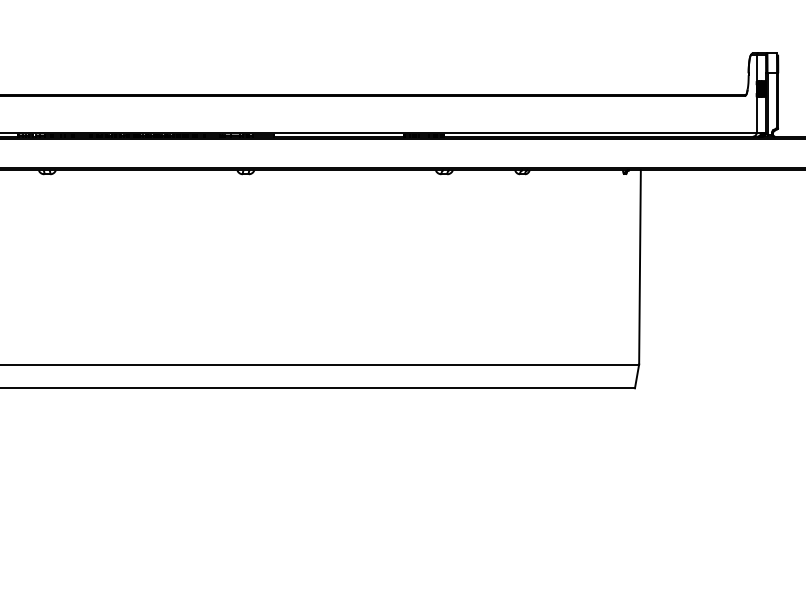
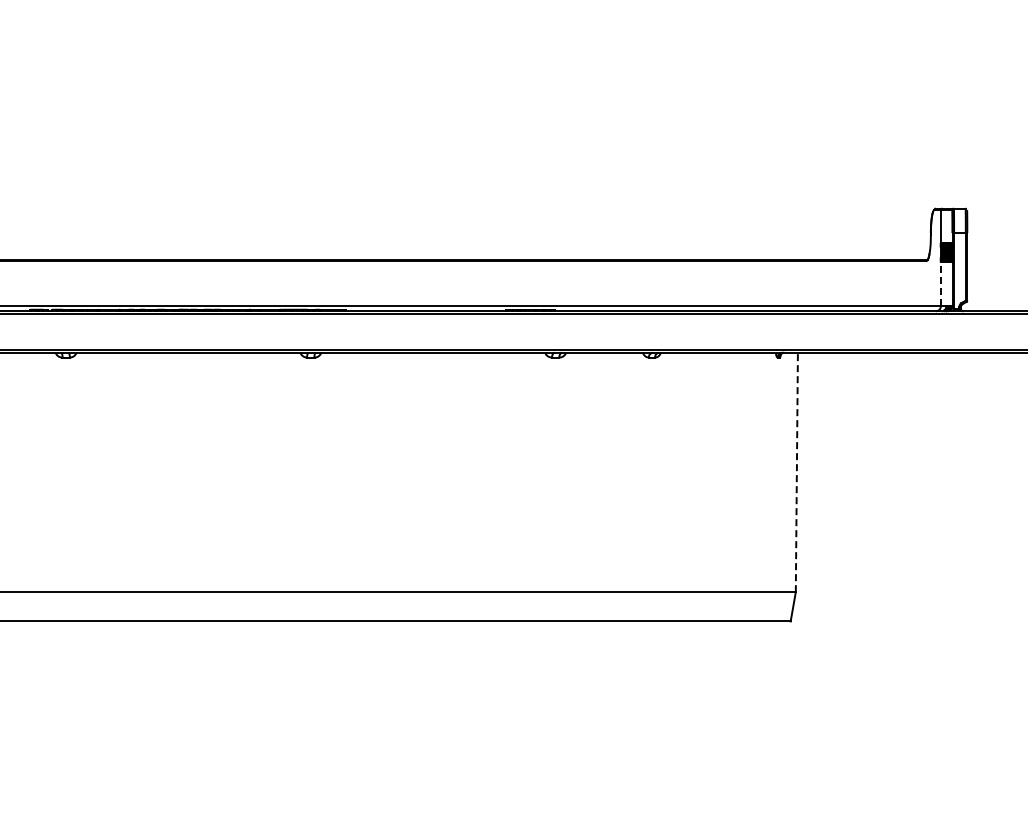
line: (756, 115) -> (940, 284), solid -> dashed
line: (639, 267) -> (796, 472), solid -> dashed

